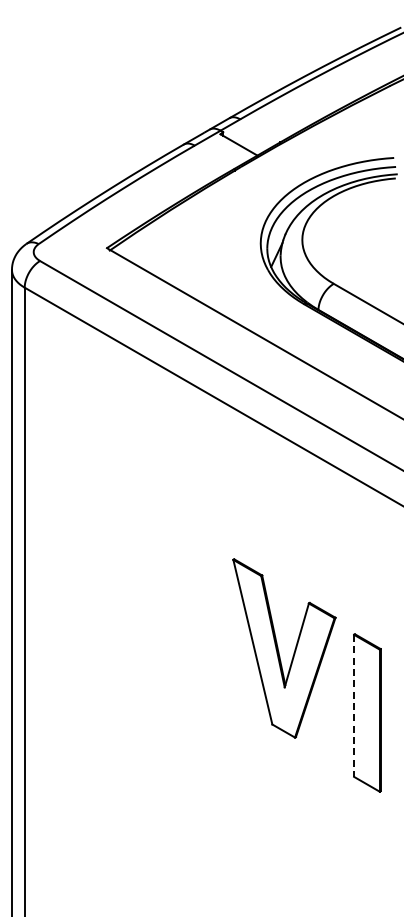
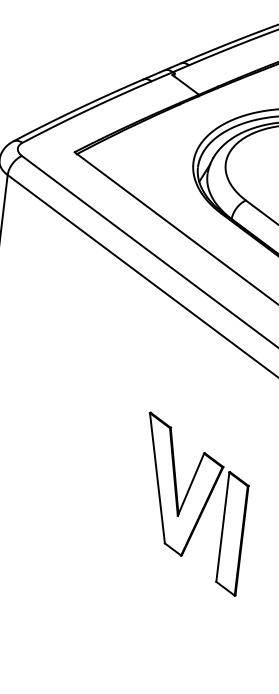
part: (284, 648) -> (181, 486), moved
line: (354, 706) -> (223, 527), dashed -> solid

